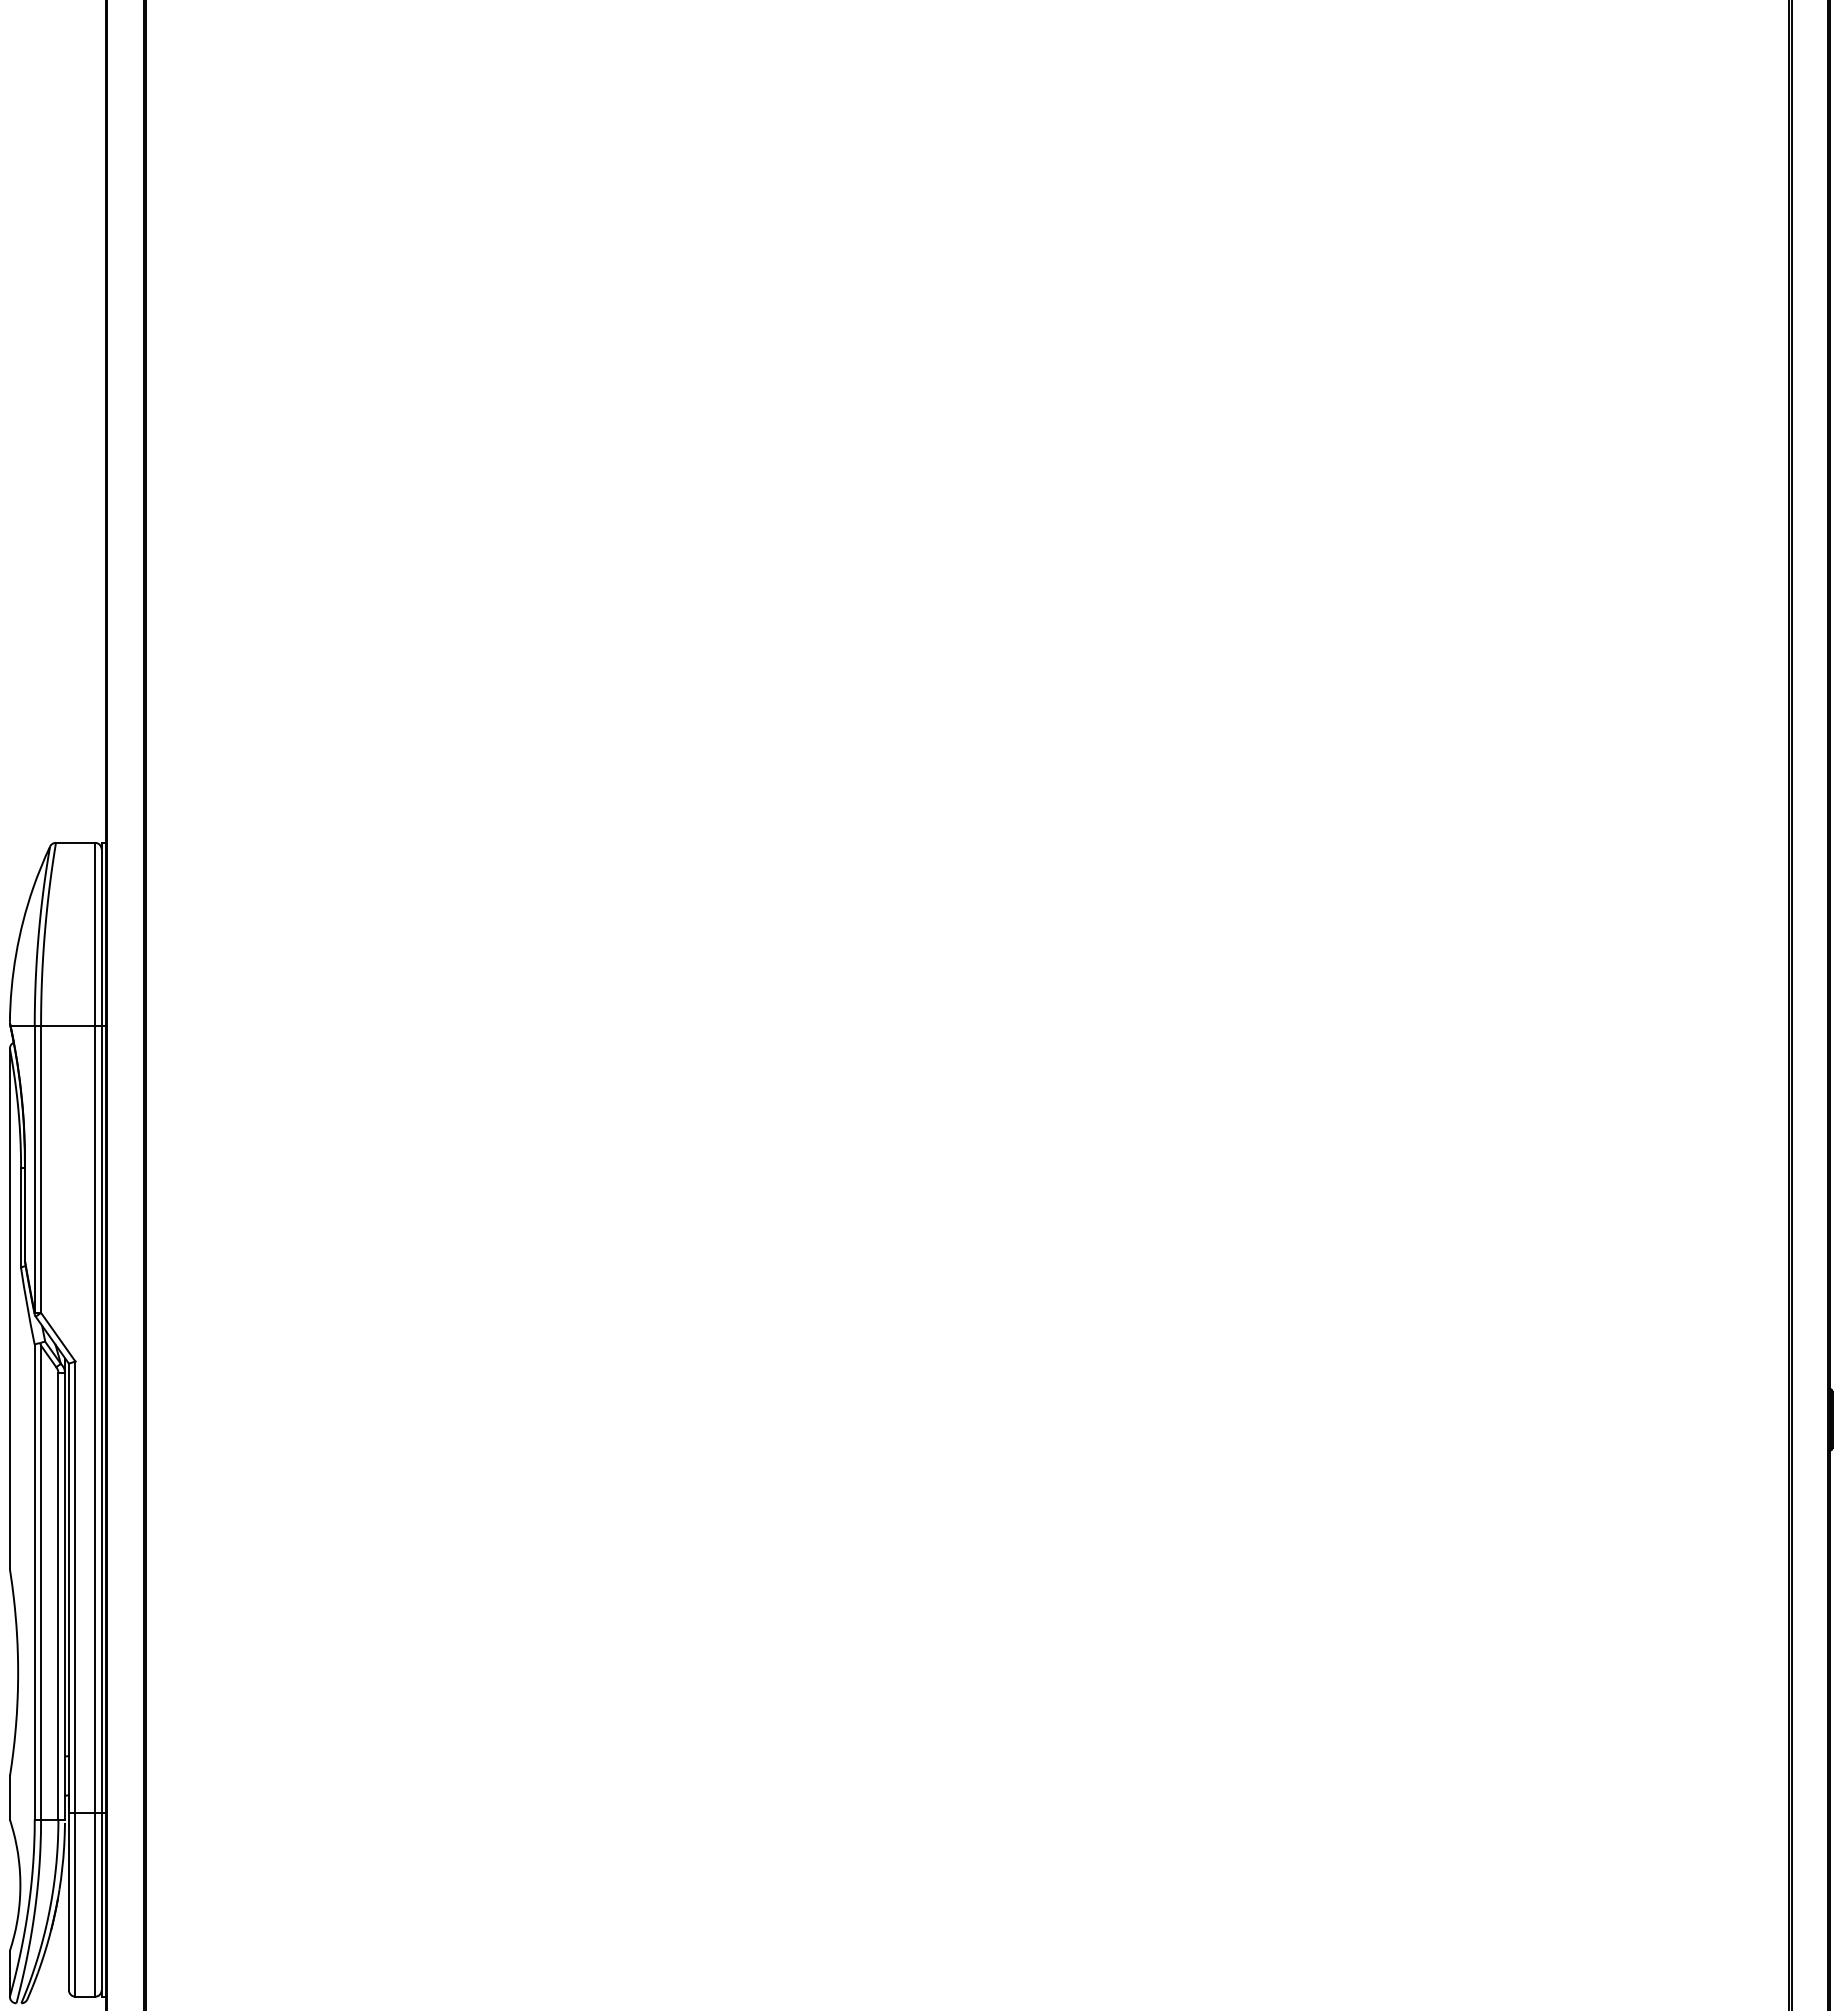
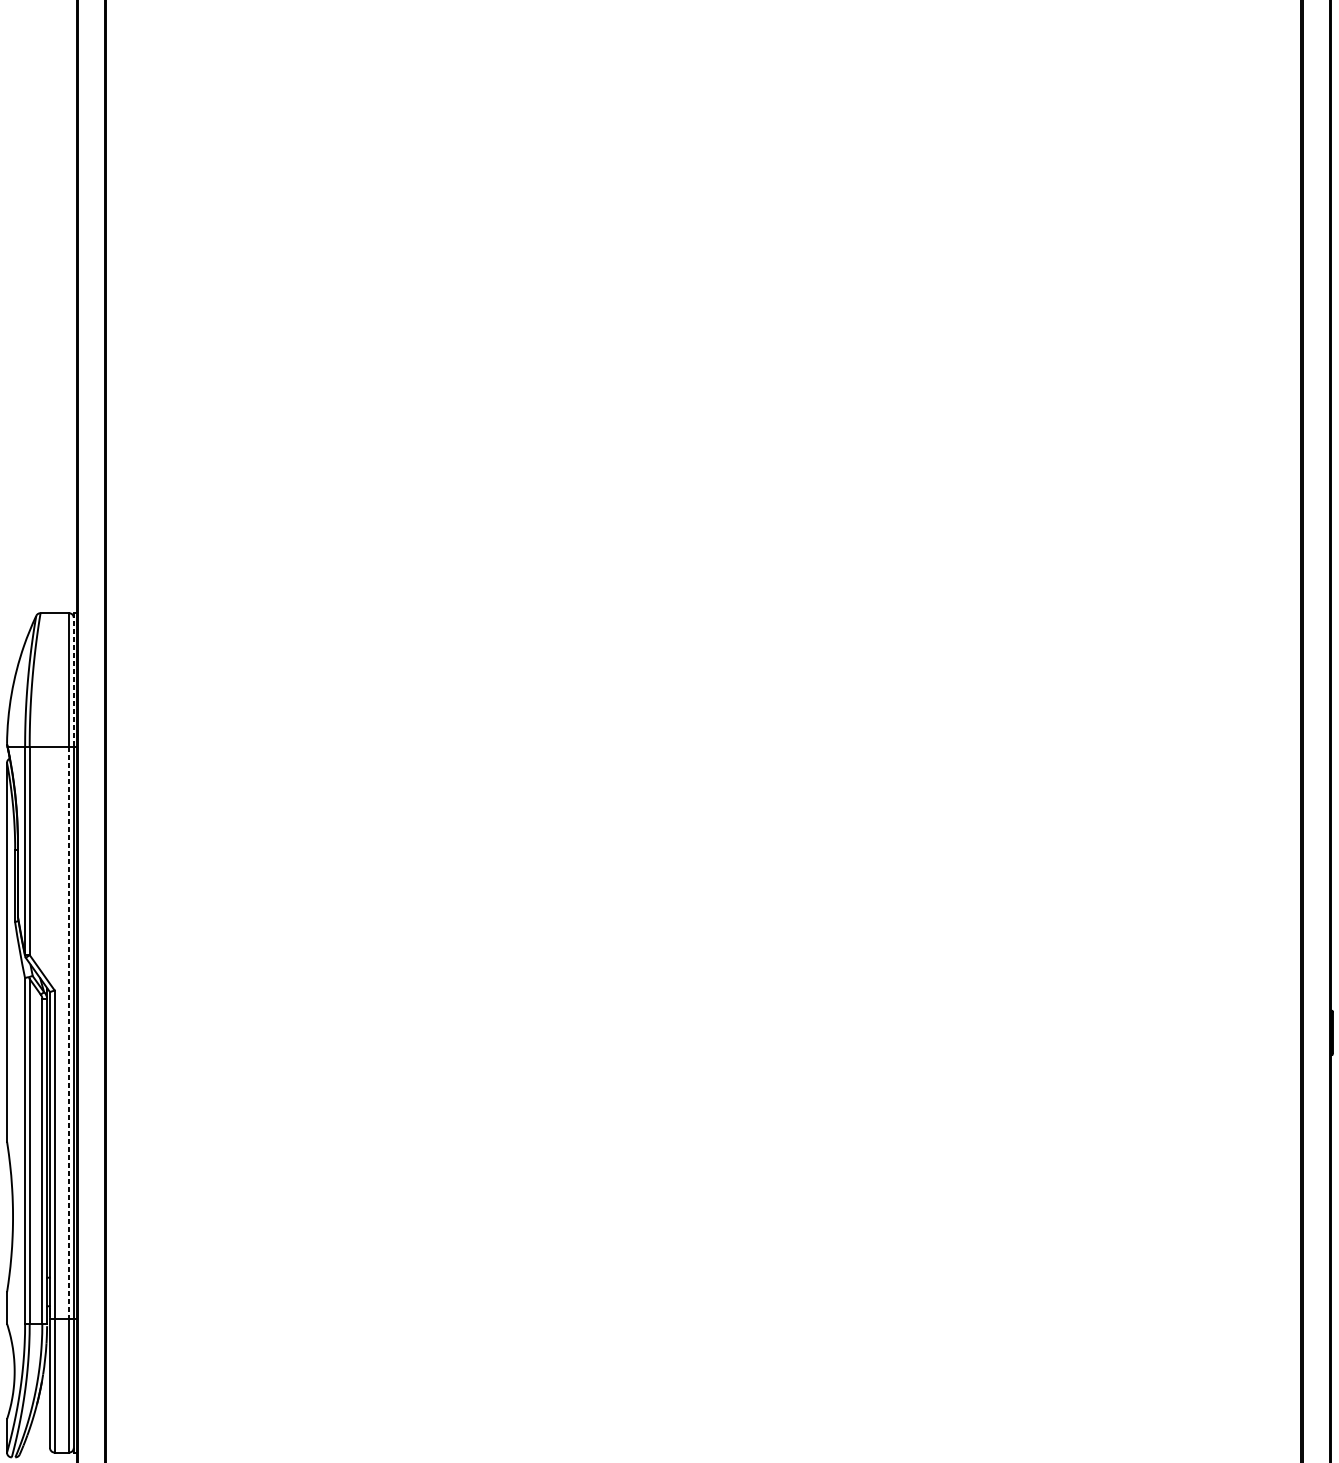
line: (101, 934) -> (73, 679), solid -> dashed
line: (95, 1420) -> (69, 1033), solid -> dashed

